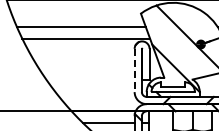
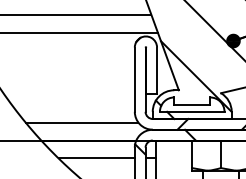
line: (134, 70) -> (134, 79), dashed -> solid
line: (99, 99) -> (82, 122), added

